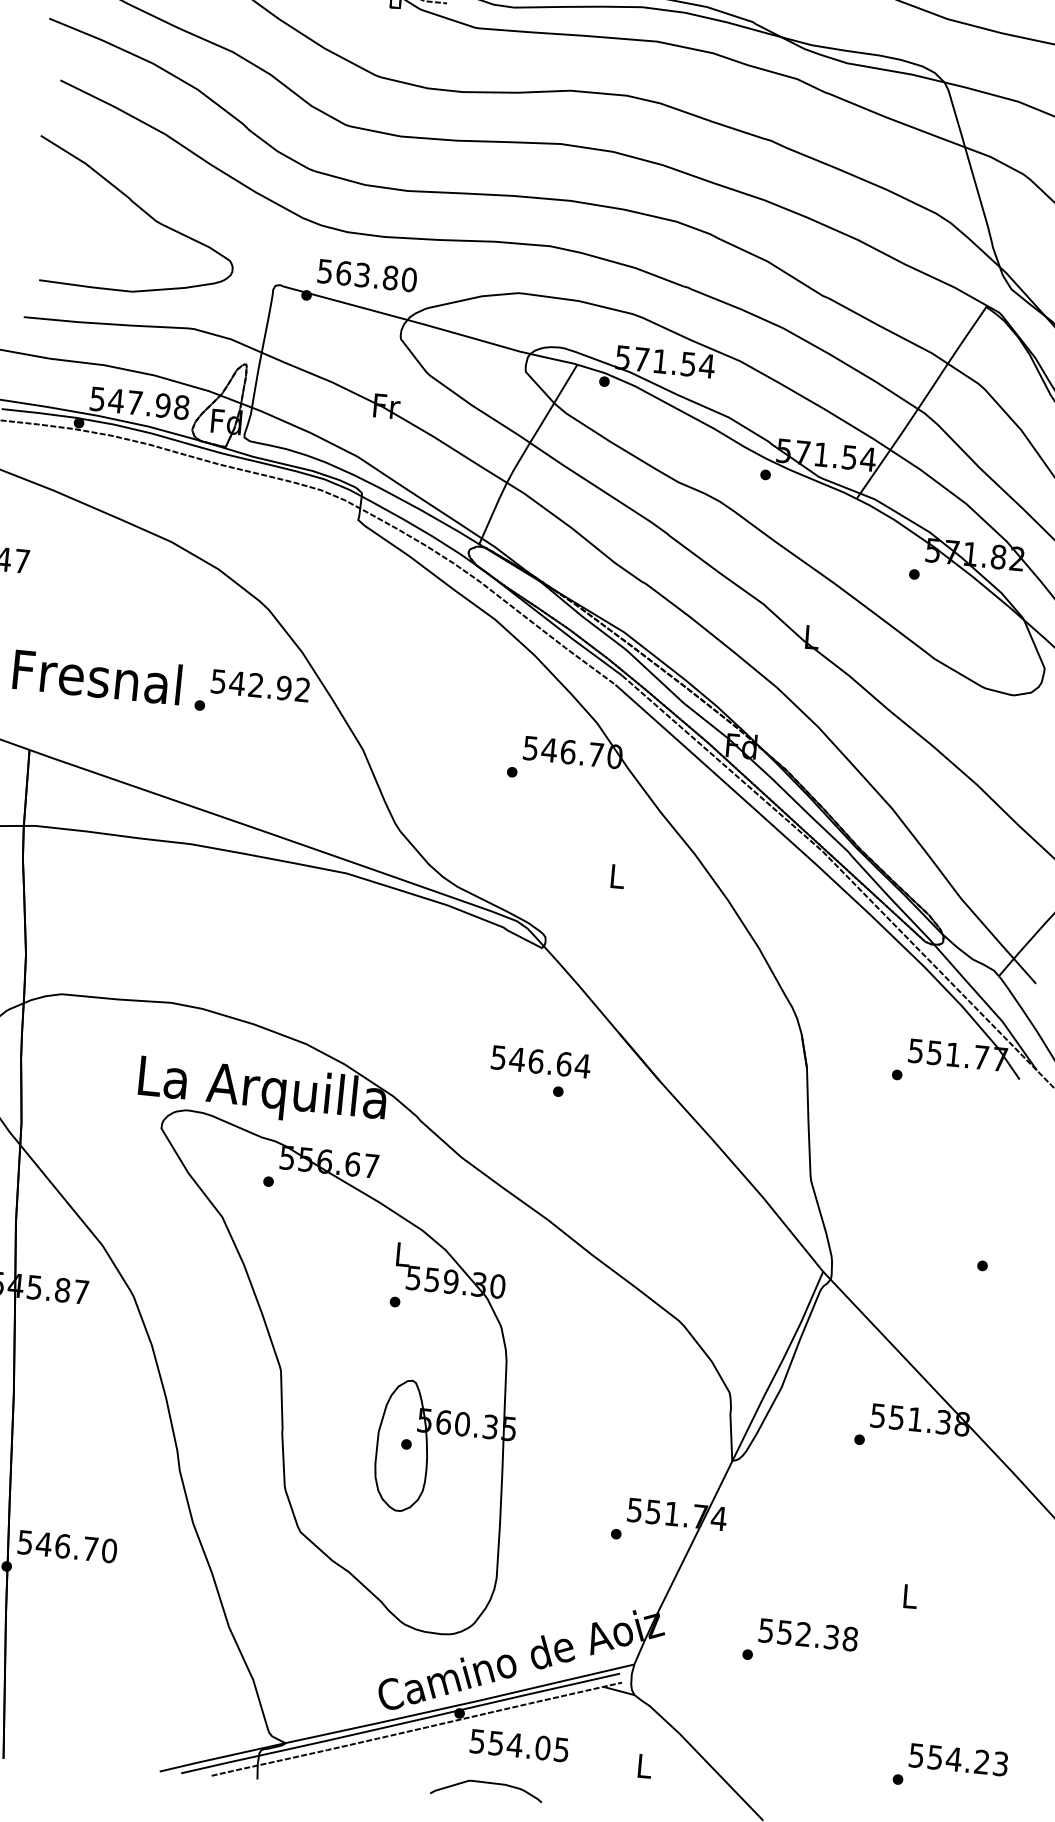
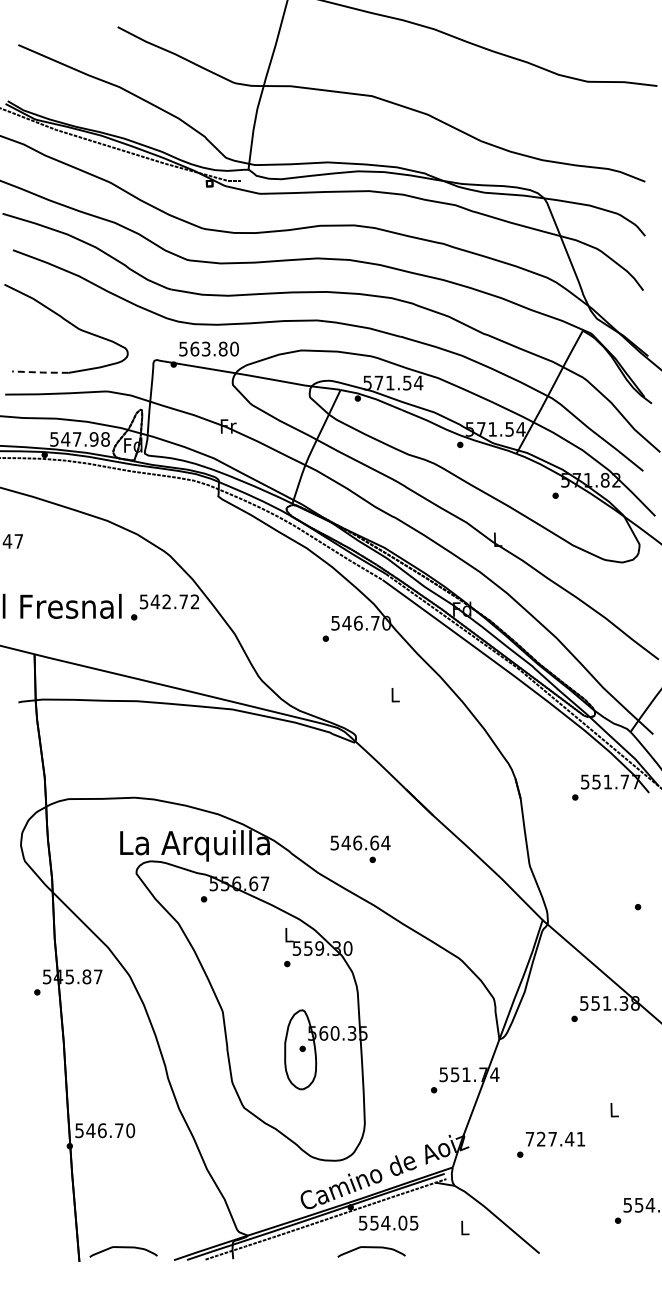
line: (87, 286) -> (41, 372), solid -> dashed
text: (283, 687) -> (183, 601), 542.92 -> 542.72
text: (540, 1070) -> (360, 848), moved
text: (808, 1633) -> (555, 1138), 552.38 -> 727.41
curve: (78, 1743) -> (123, 1248), added

